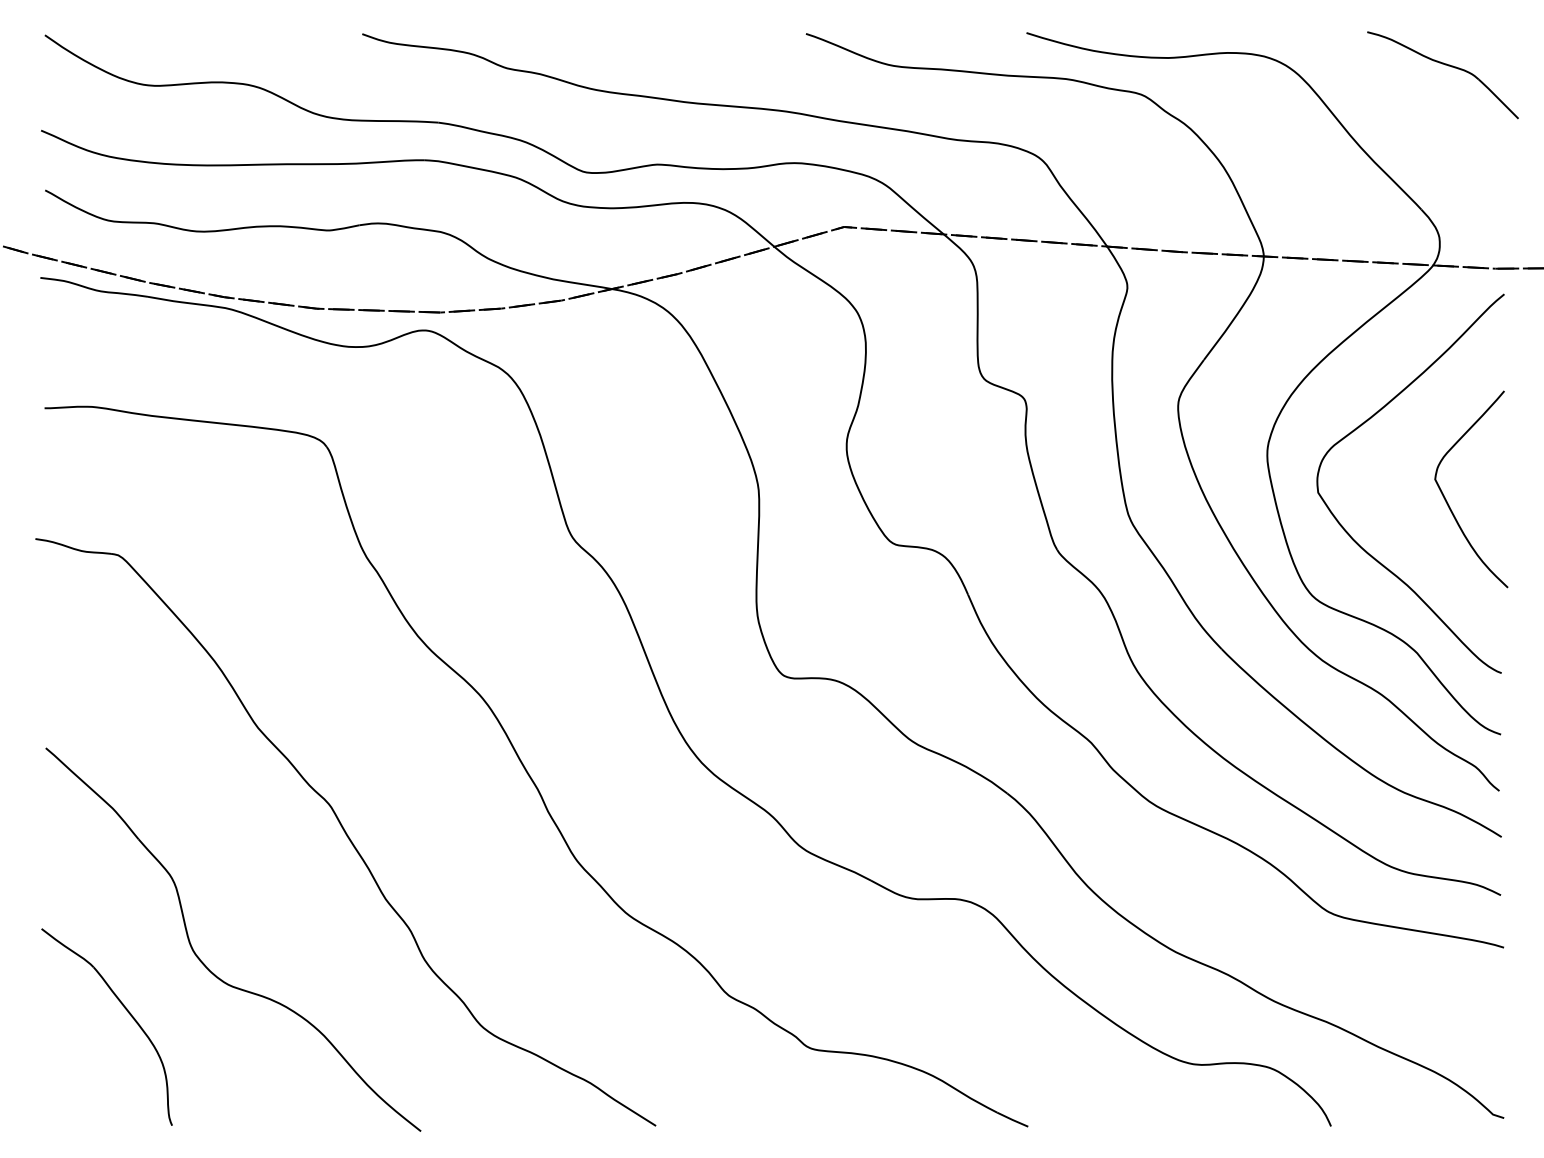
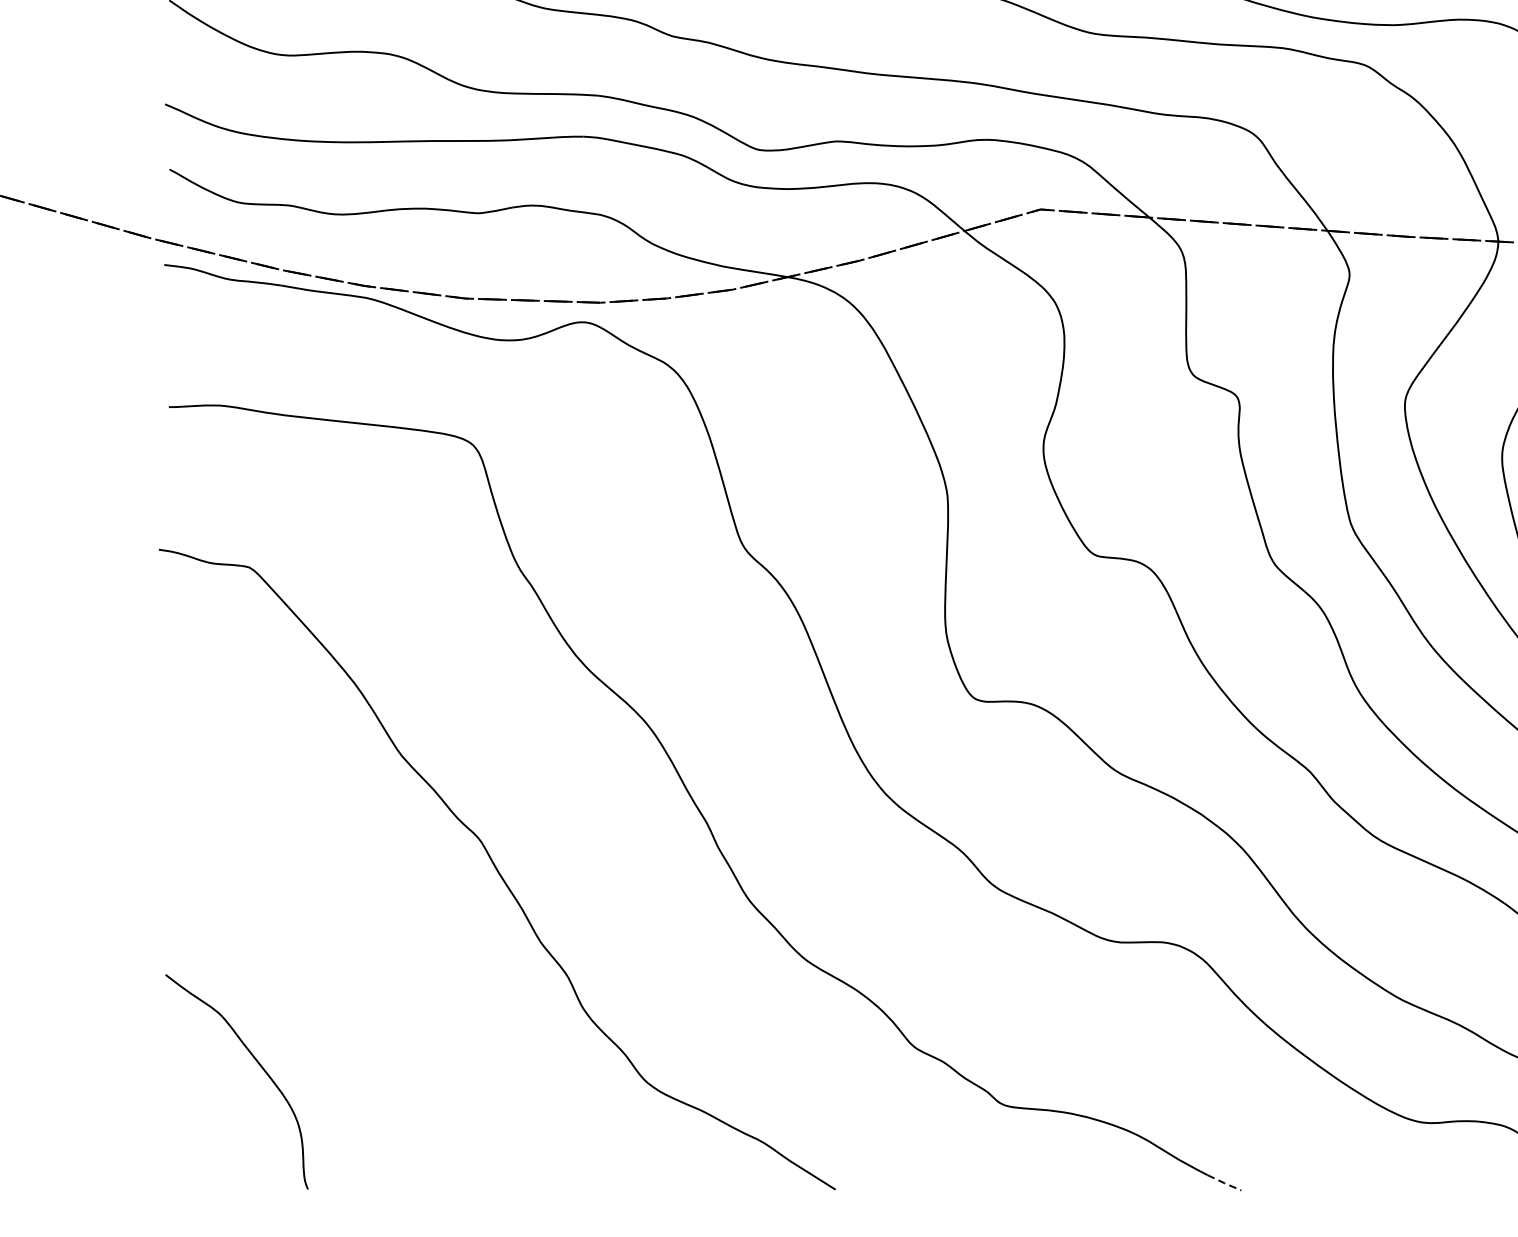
part: (205, 964) -> (344, 1013), removed
line: (1012, 1119) -> (1224, 1182), solid -> dashed

